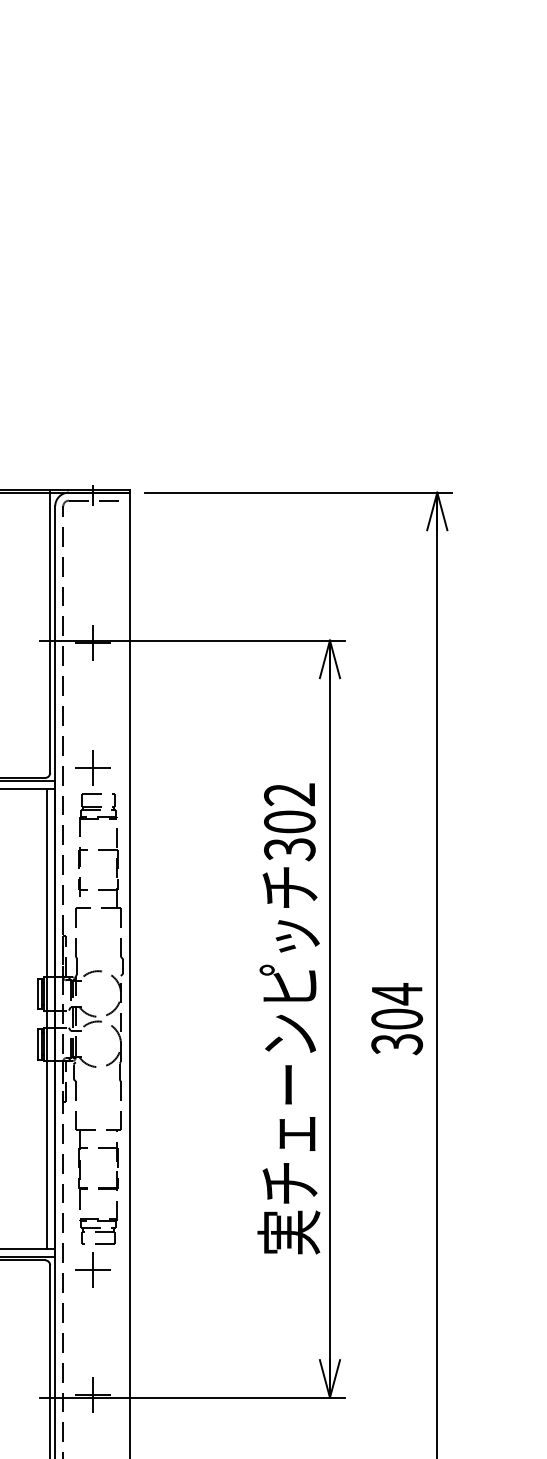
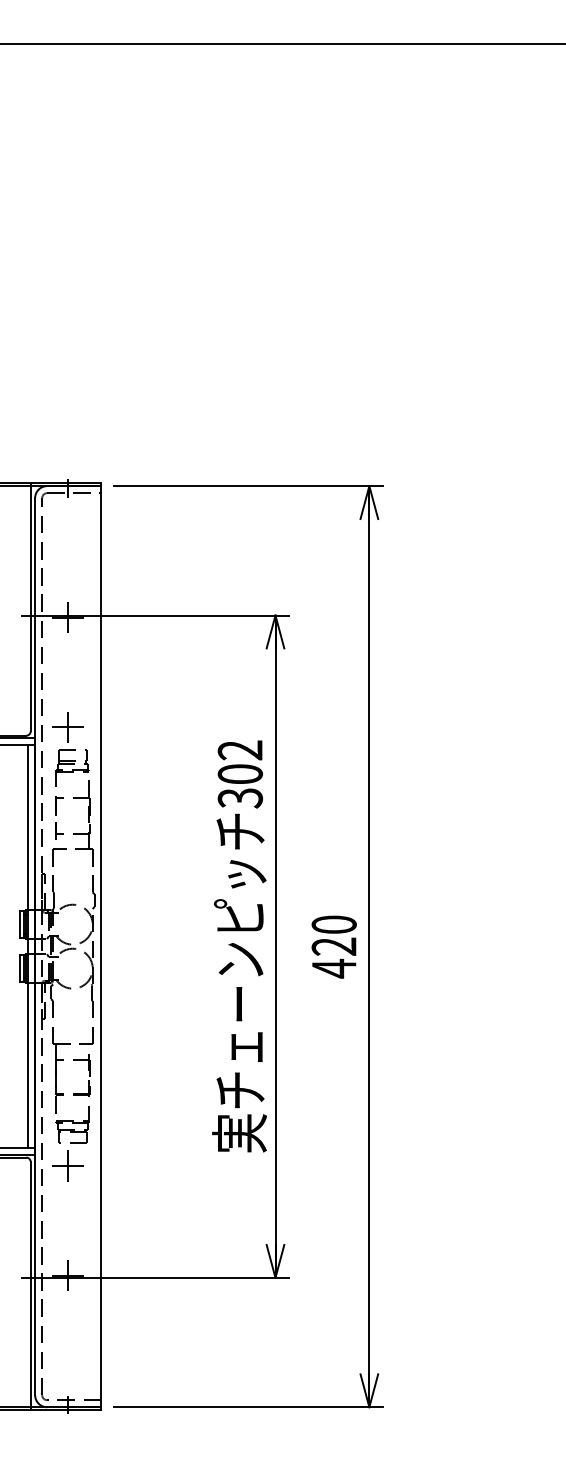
text: (396, 1018) -> (333, 946), 304 -> 420

